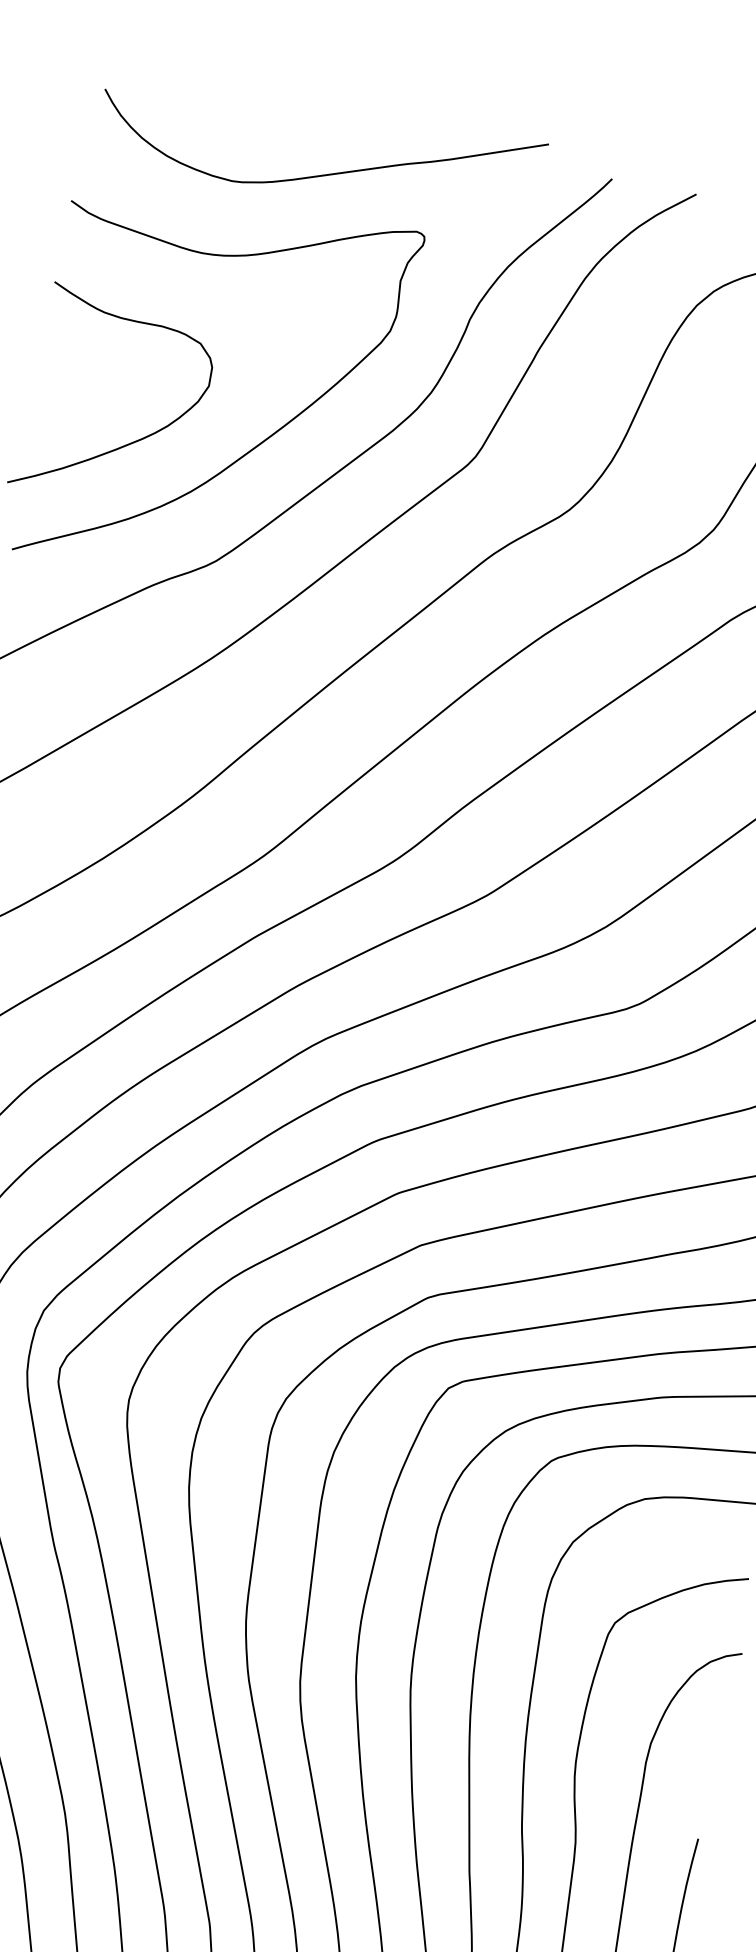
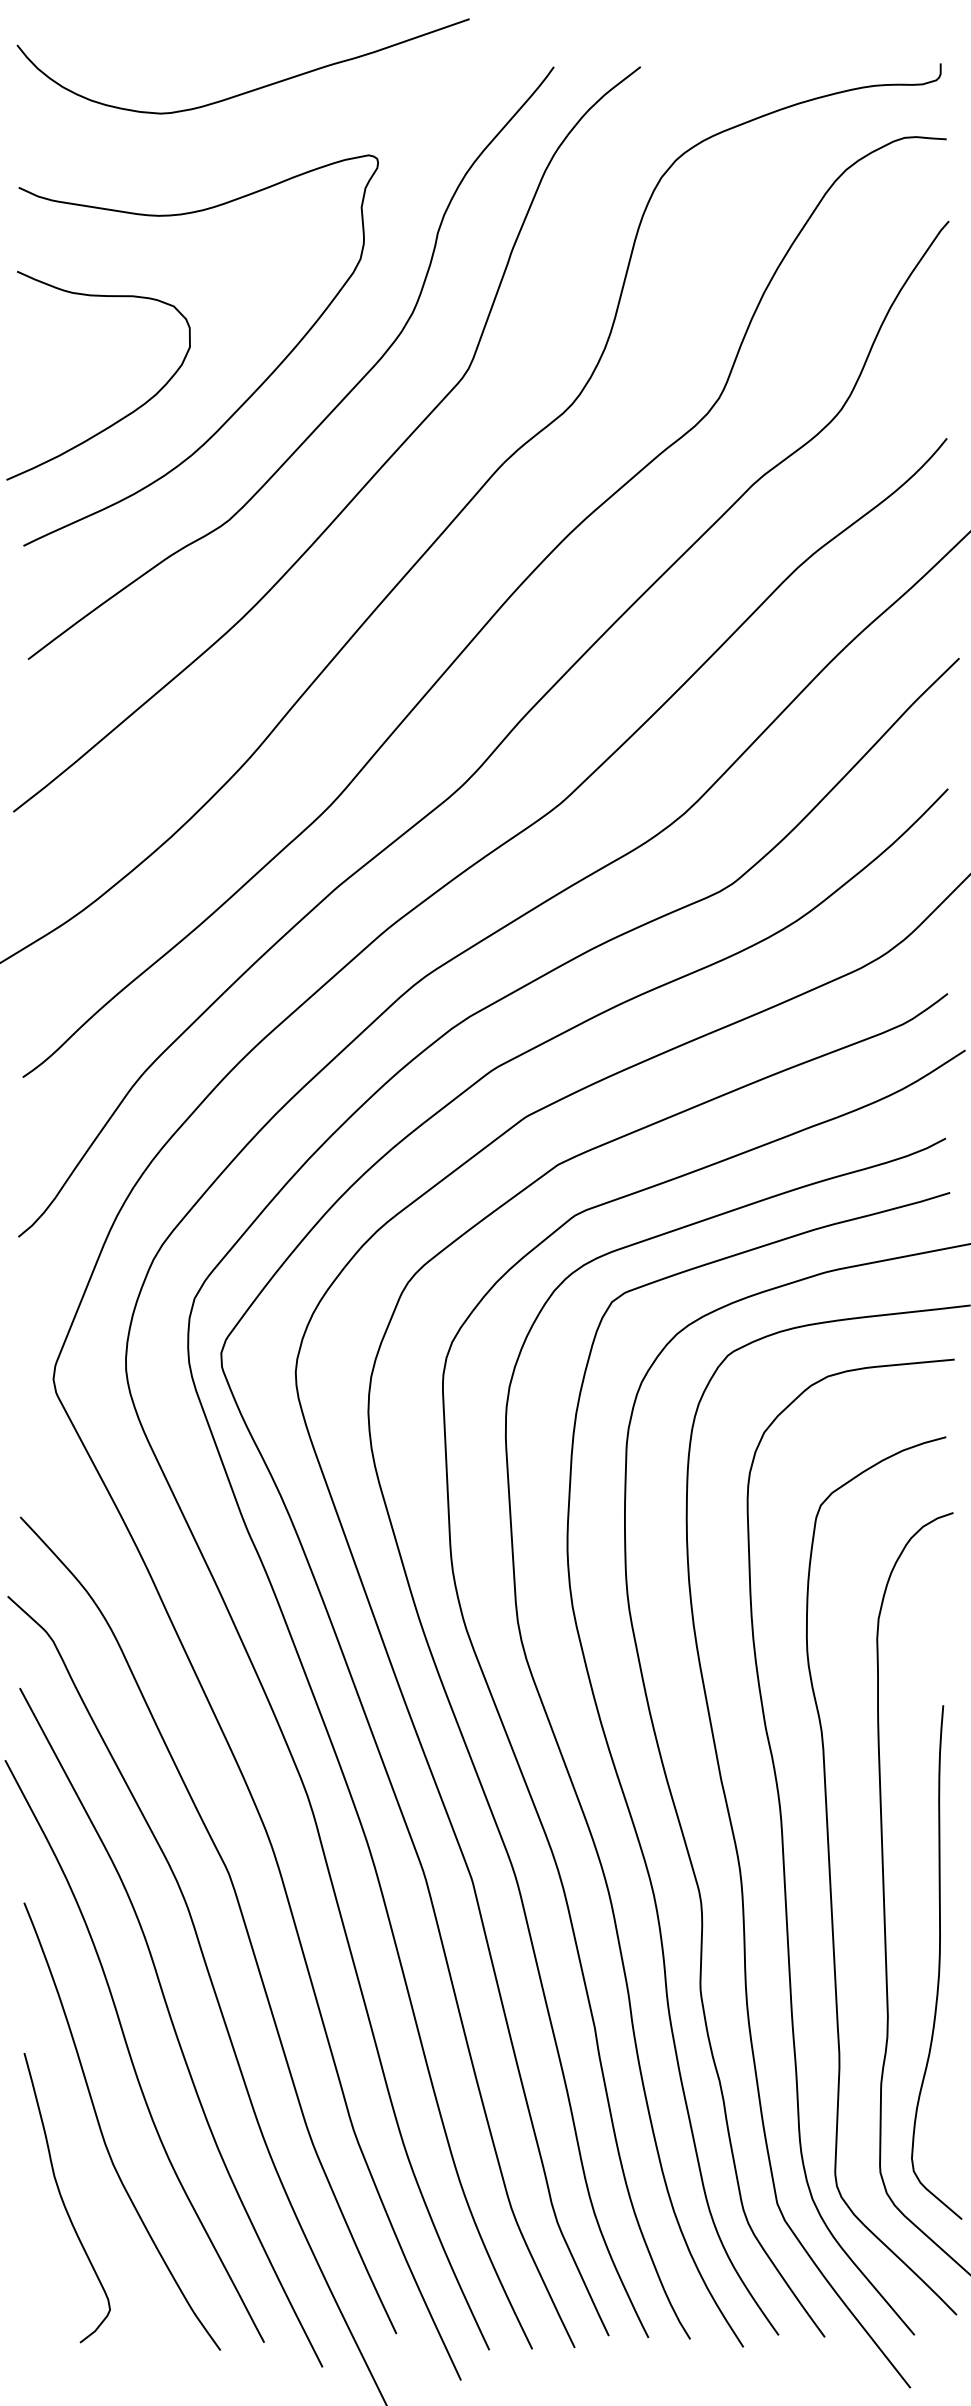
curve: (322, 174) -> (249, 90), moved

